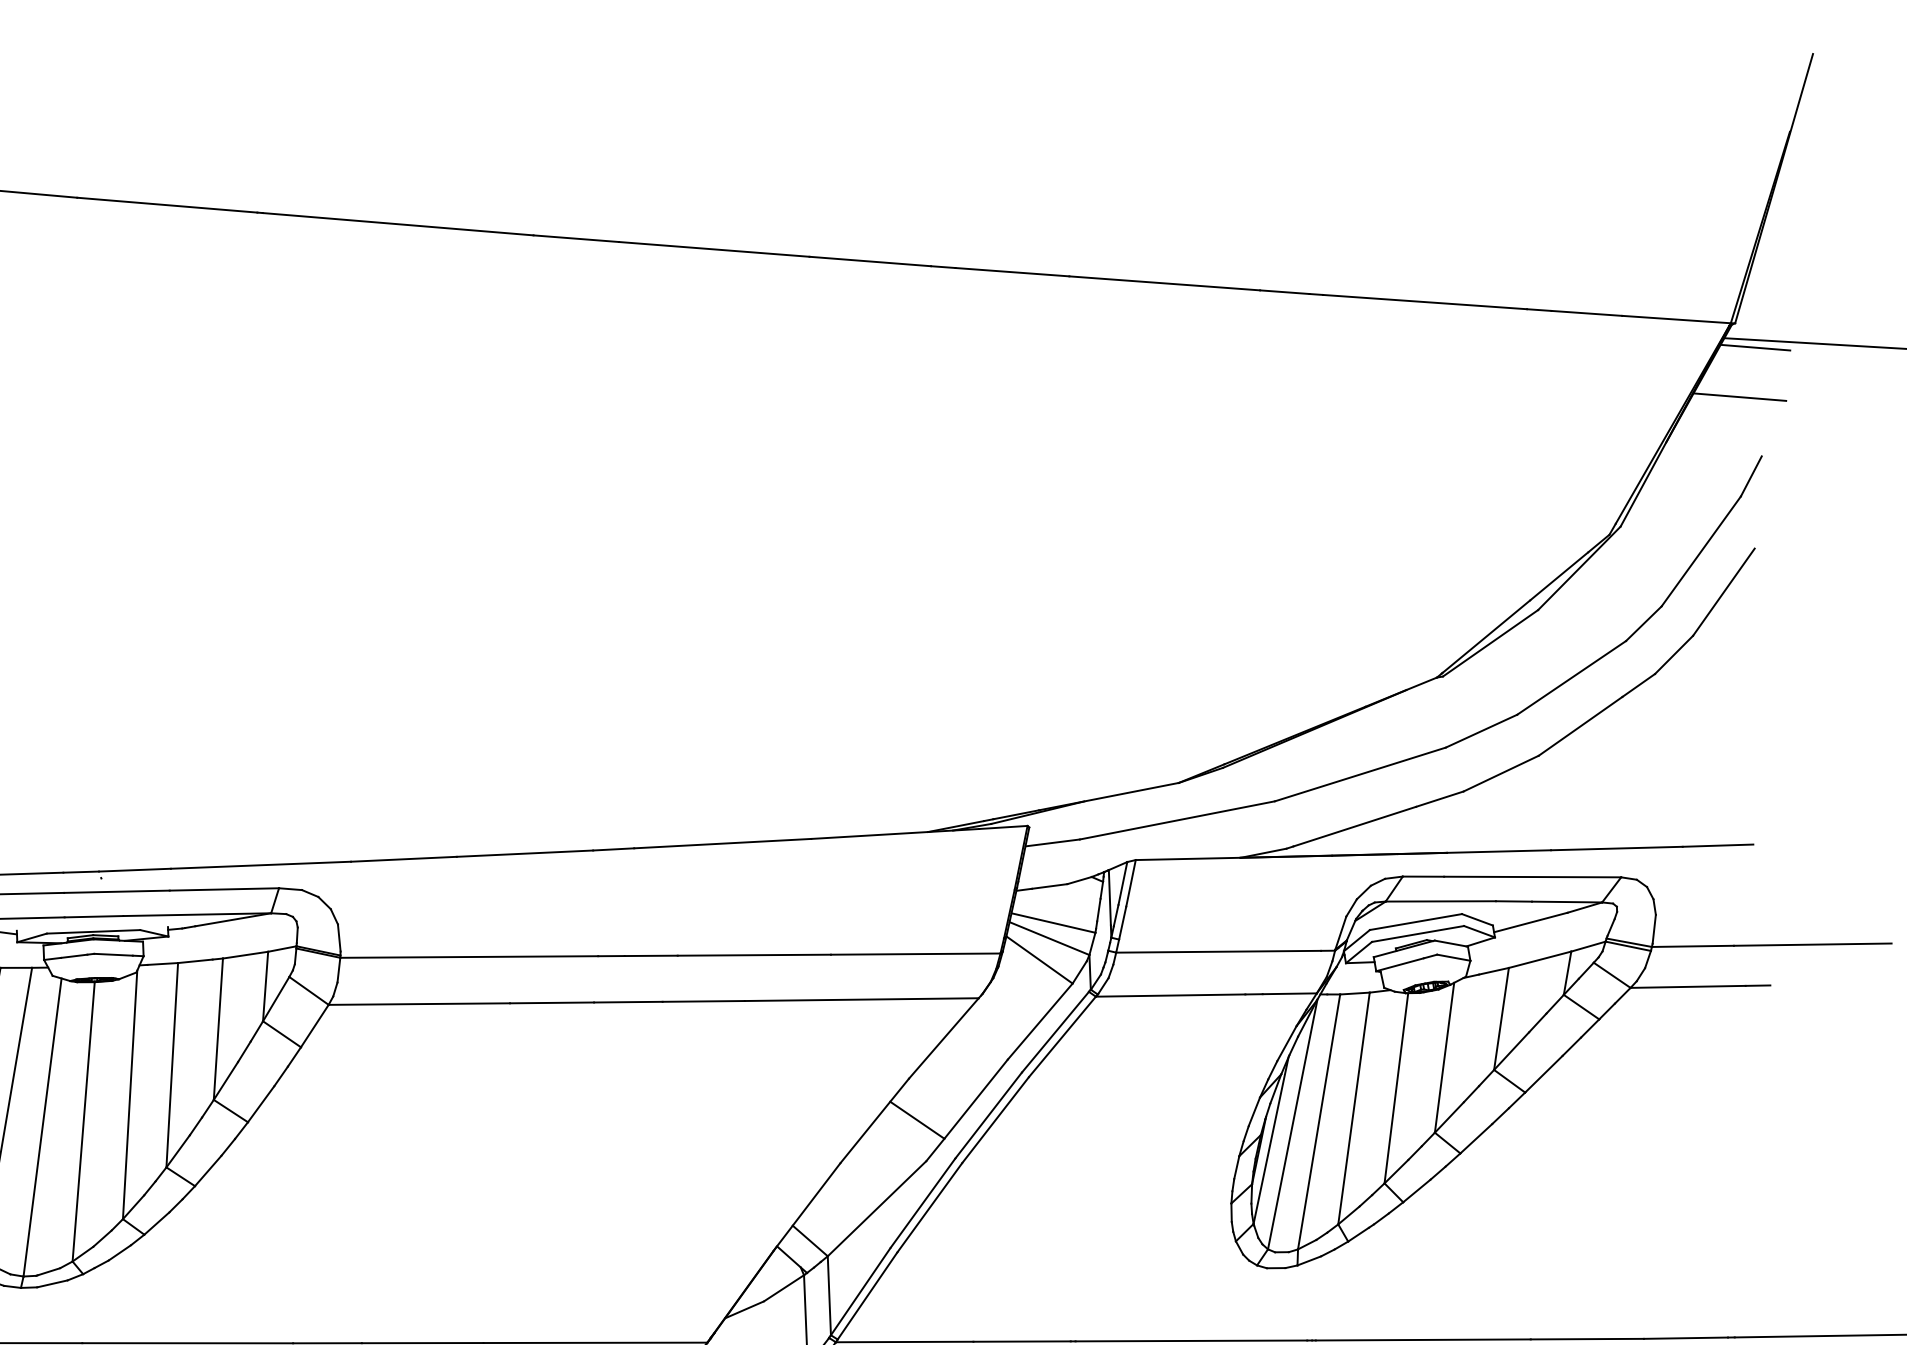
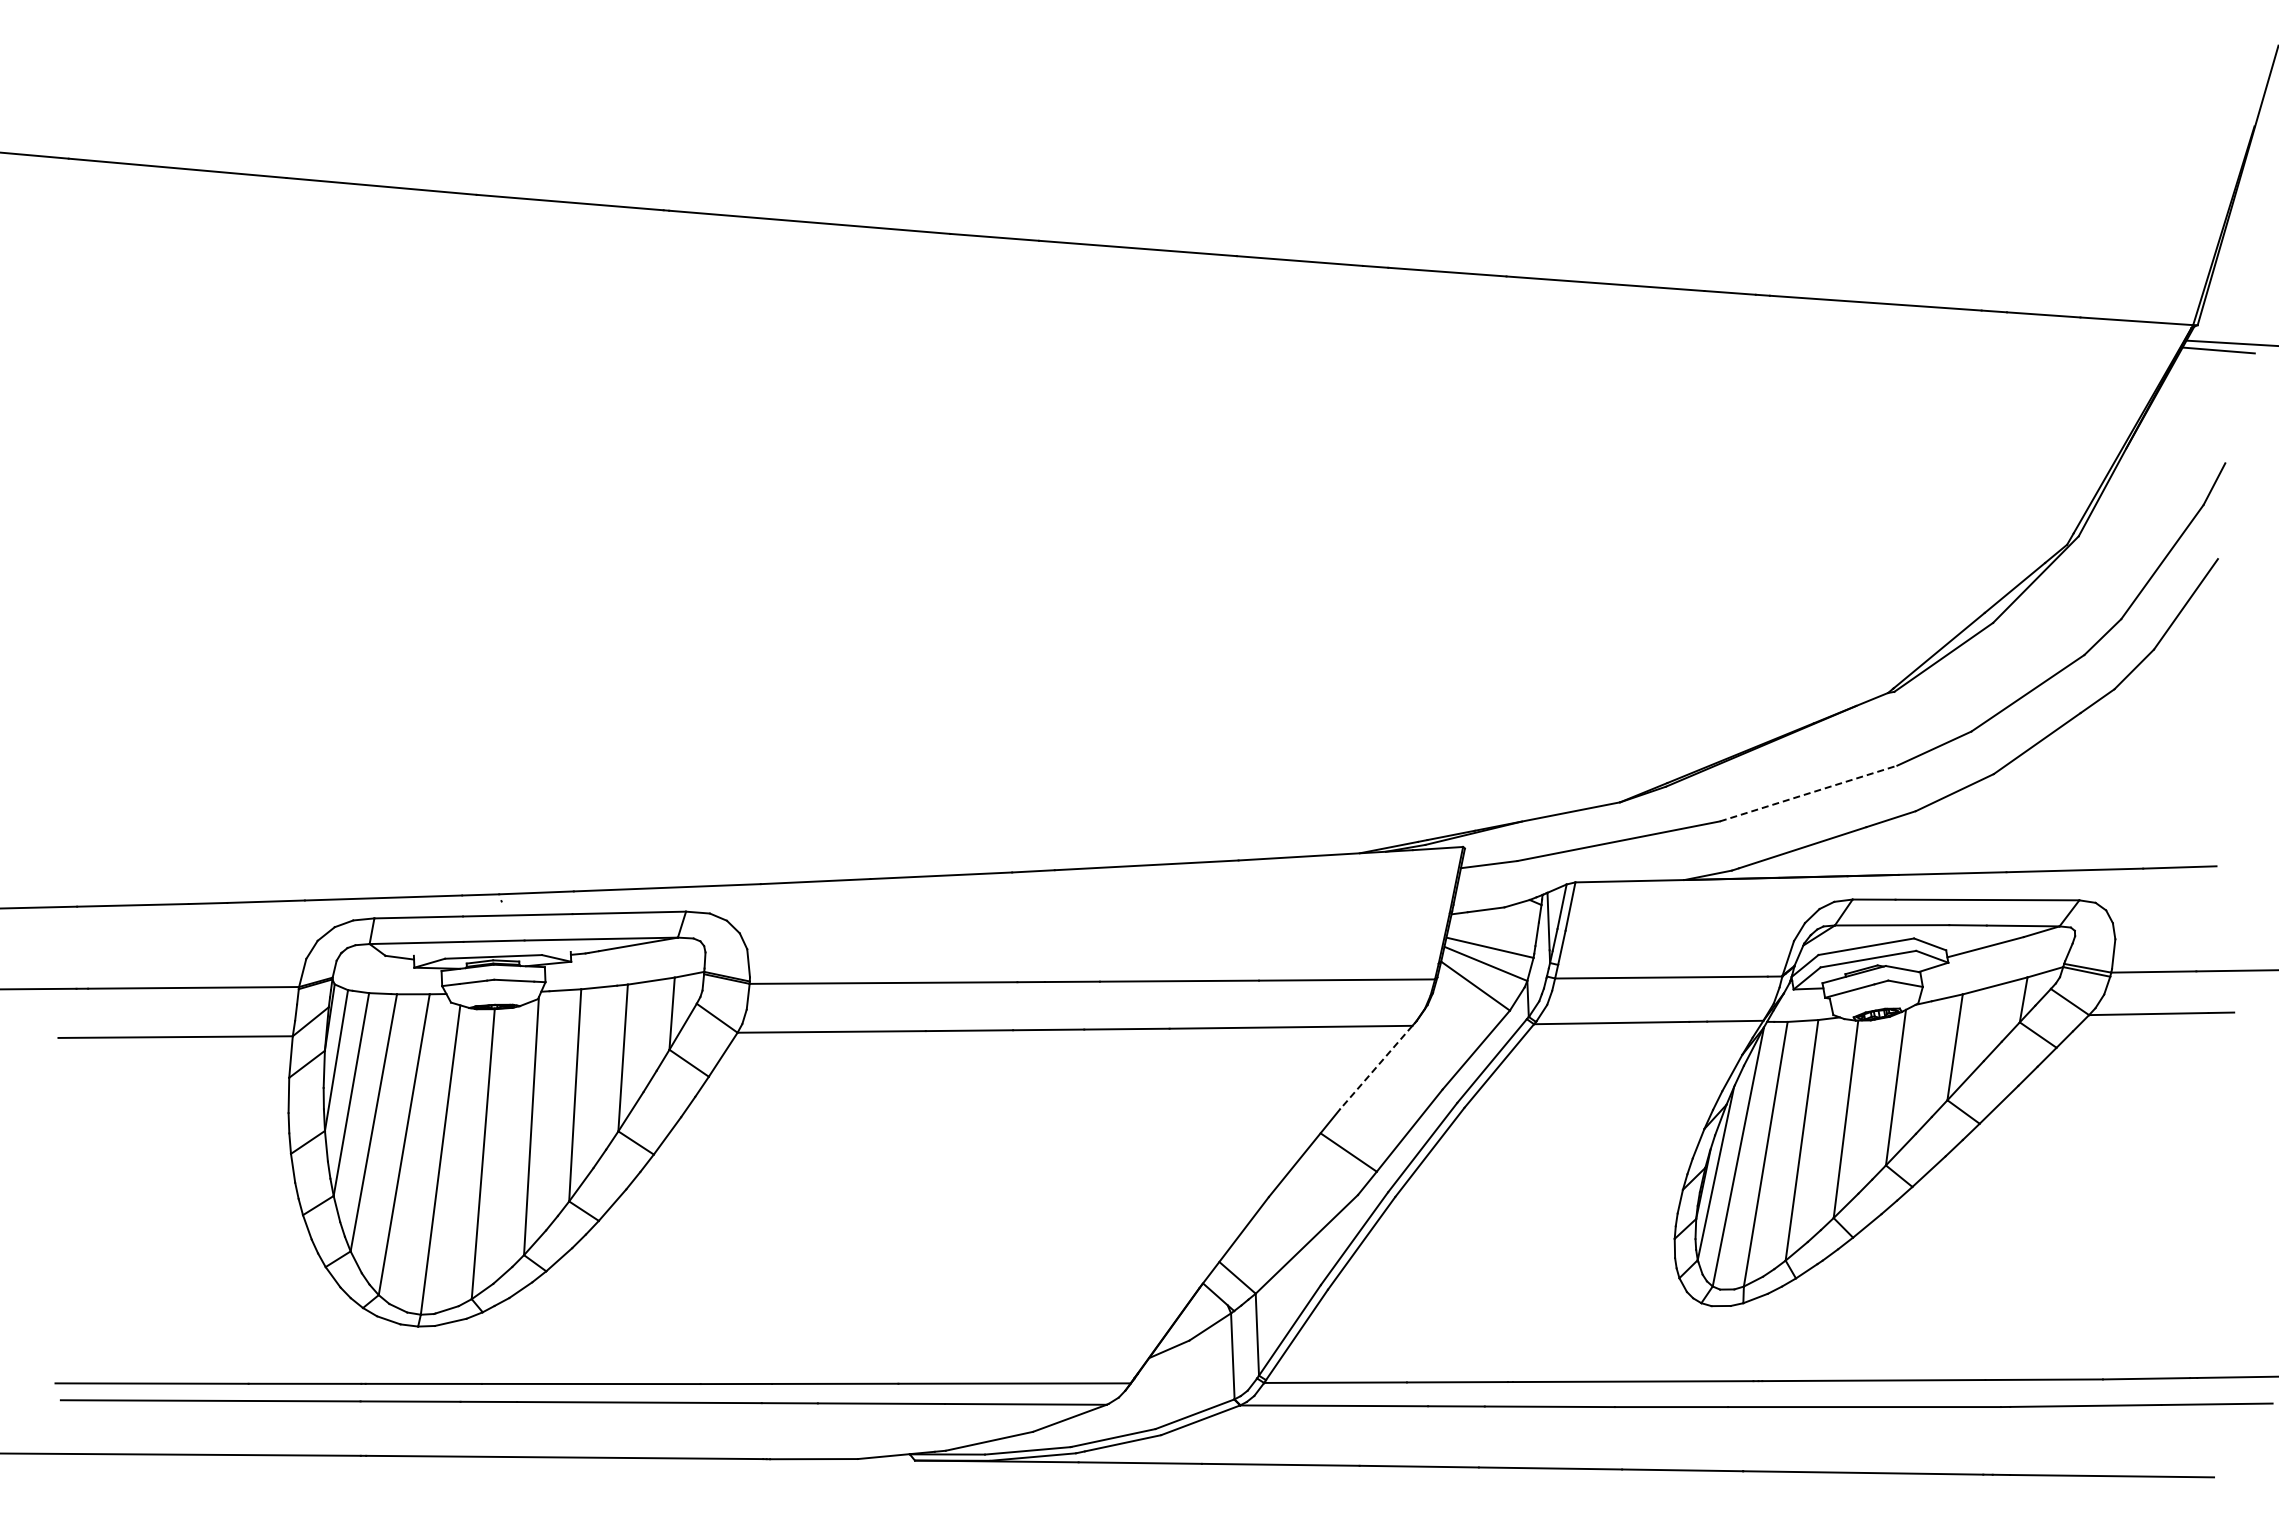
line: (1739, 396) -> (2202, 401), removed
line: (1361, 774) -> (1809, 793), solid -> dashed
line: (943, 1038) -> (1375, 1067), solid -> dashed

